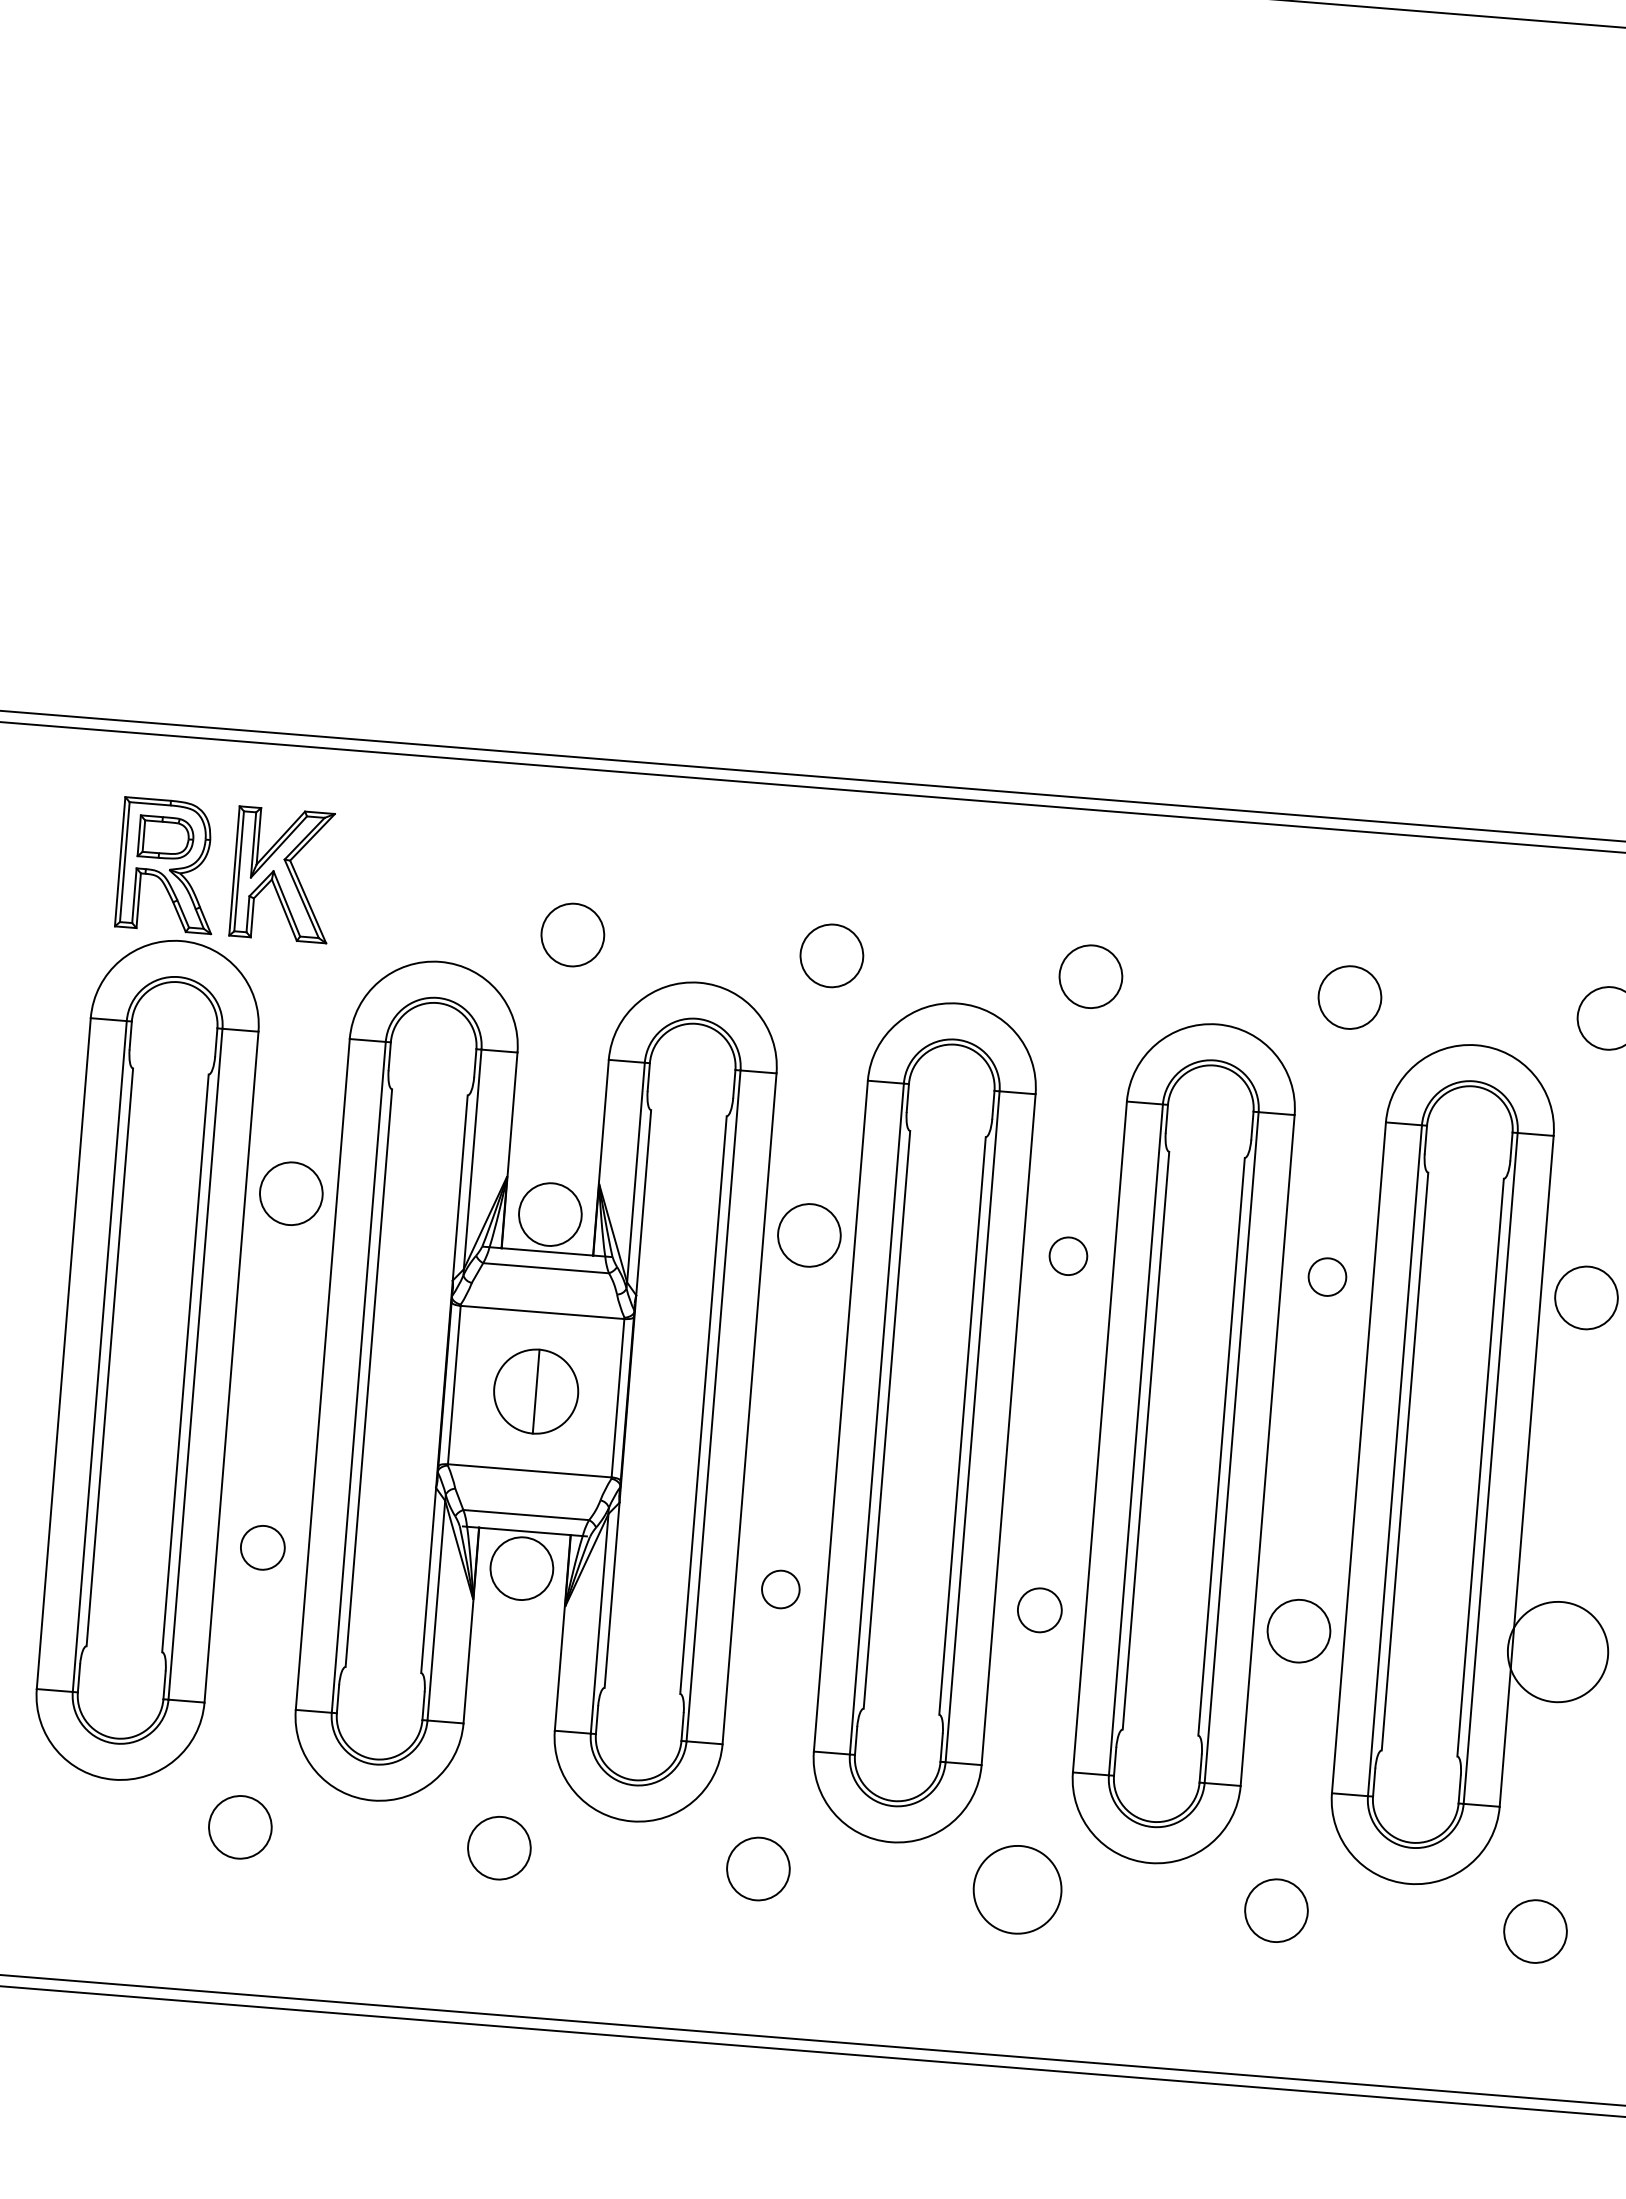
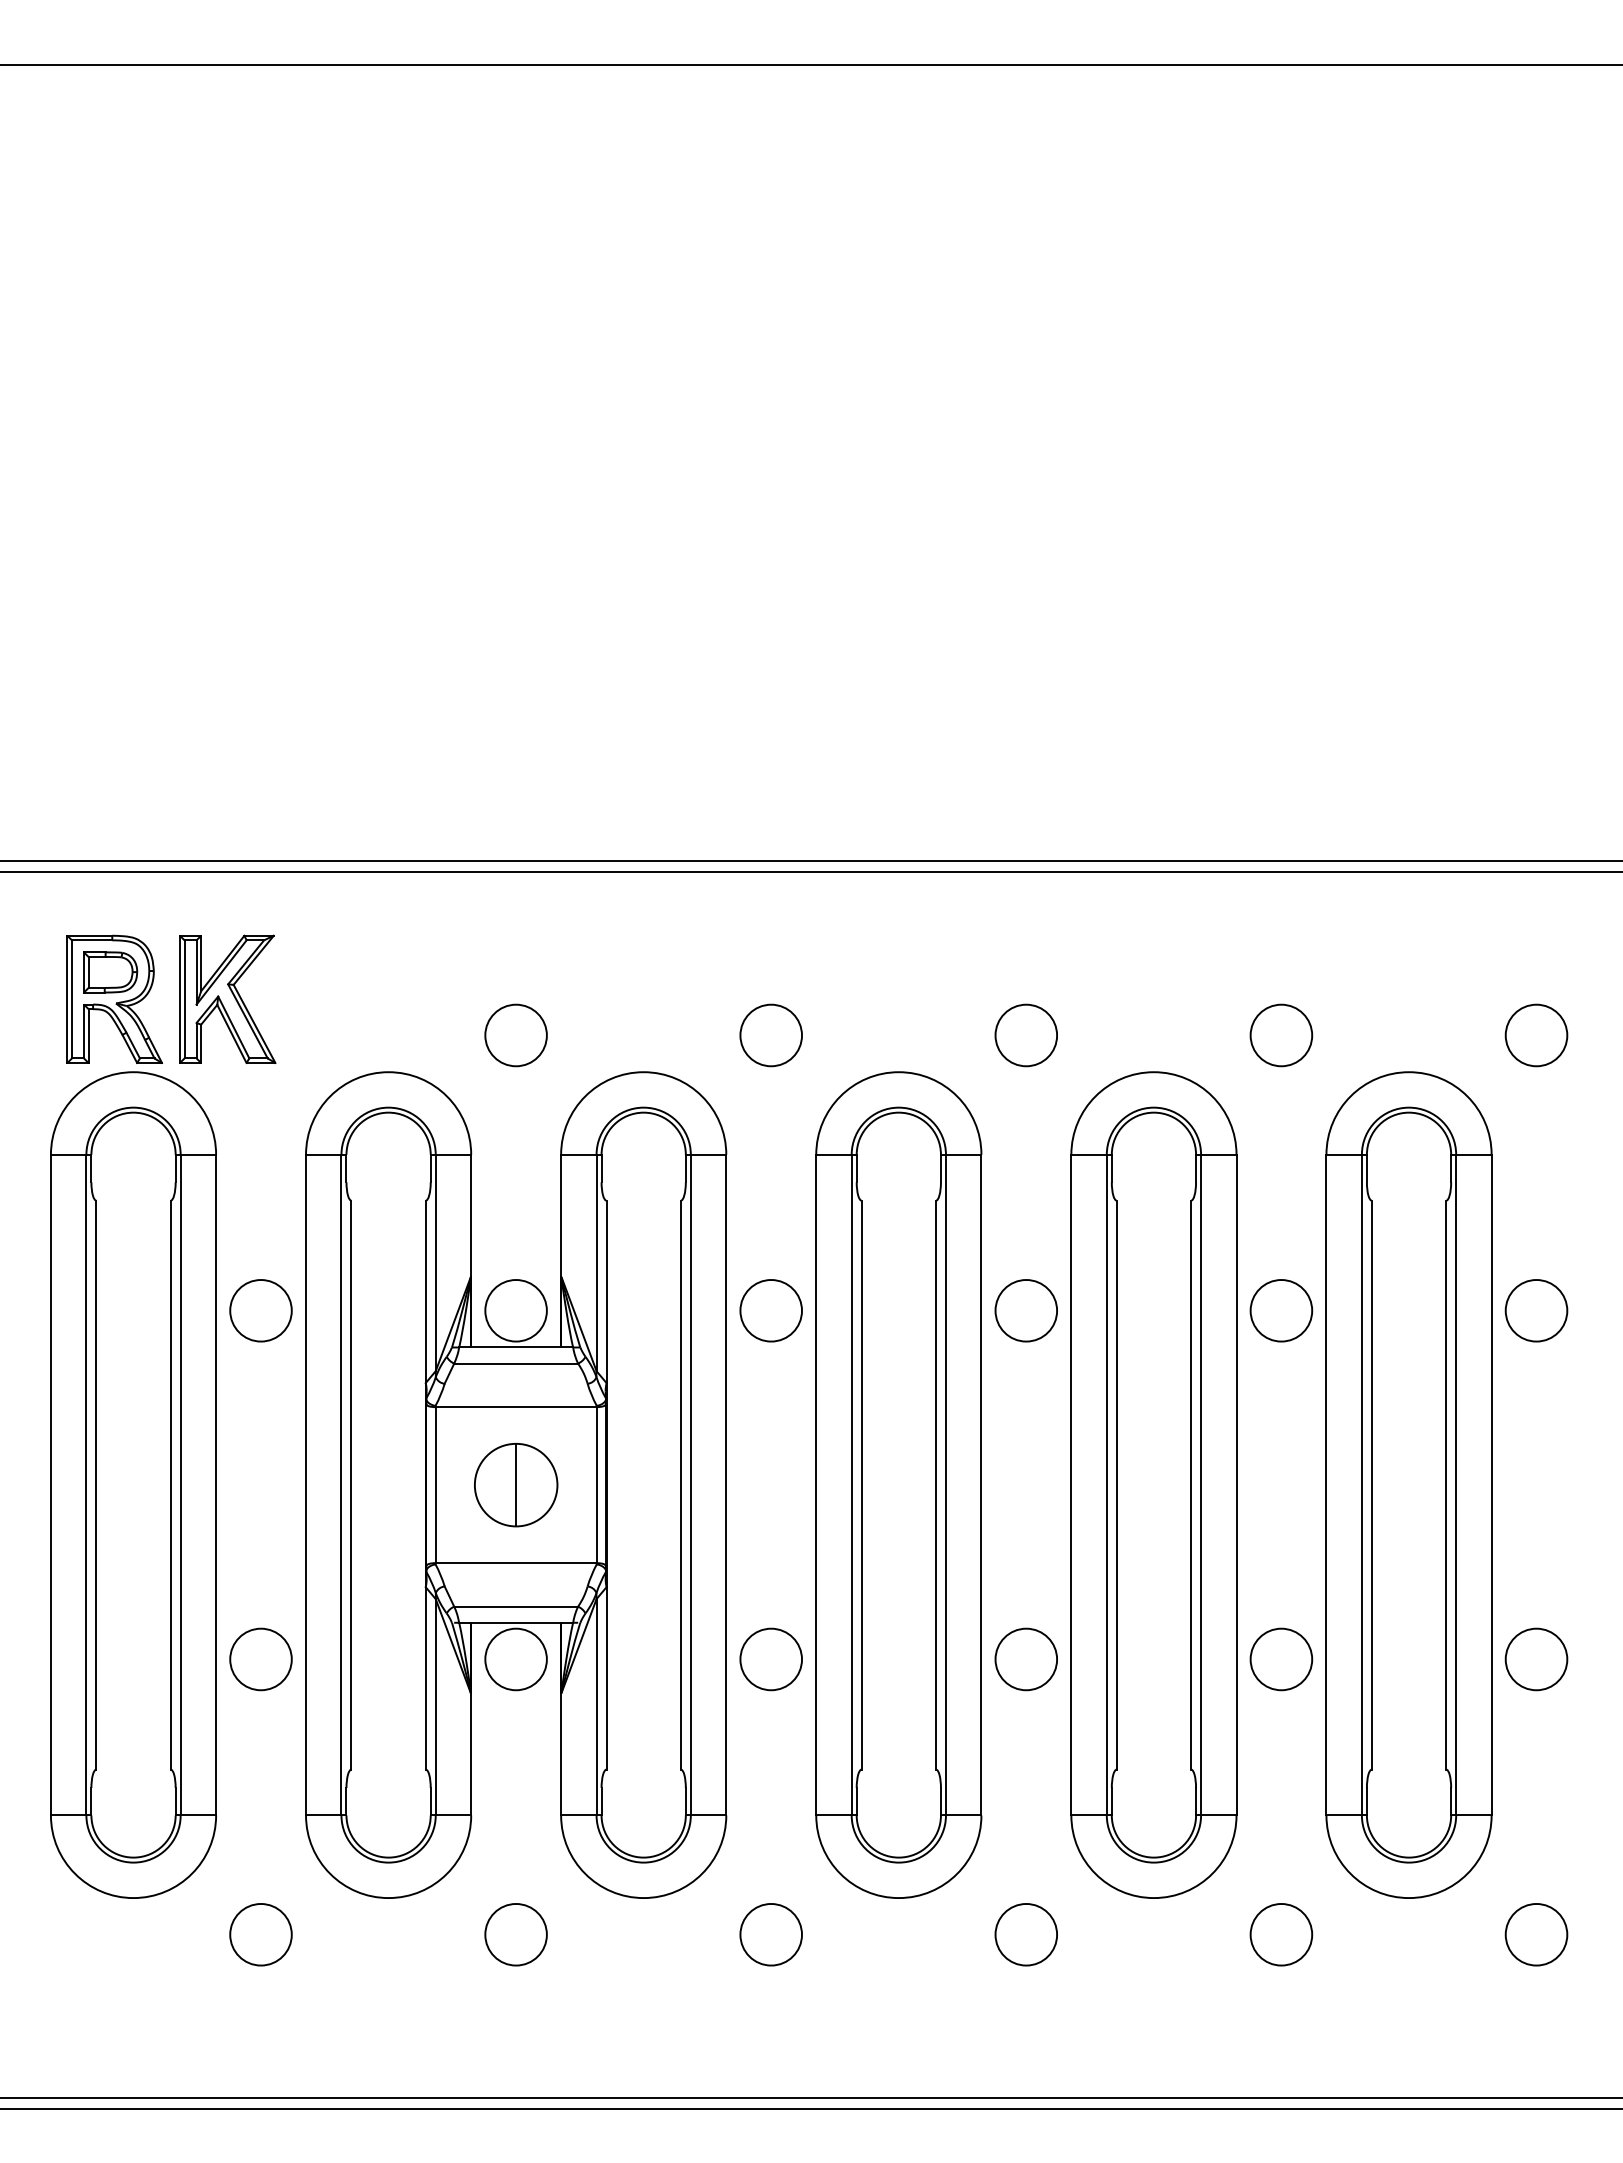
circle: (1068, 1256) -> (1026, 1310), size x1.67
circle: (1327, 1276) -> (1281, 1310), size x1.67
circle: (262, 1547) -> (260, 1659), size x1.43
circle: (780, 1589) -> (770, 1659), size x1.67
circle: (1039, 1610) -> (1025, 1659), size x1.43
circle: (1558, 1652) -> (1536, 1659), size x0.62
circle: (1016, 1889) -> (1025, 1934), size x0.71

